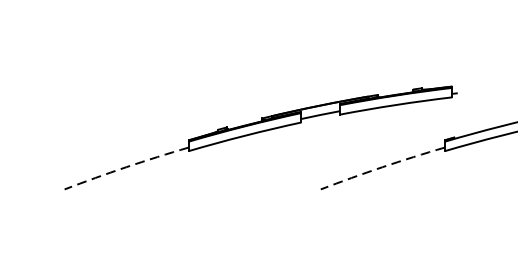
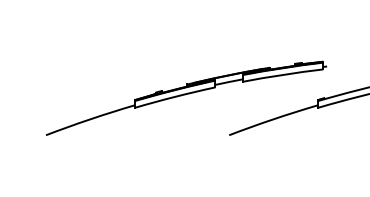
arc: (126, 167) -> (90, 119), dashed -> solid
arc: (382, 167) -> (273, 119), dashed -> solid

